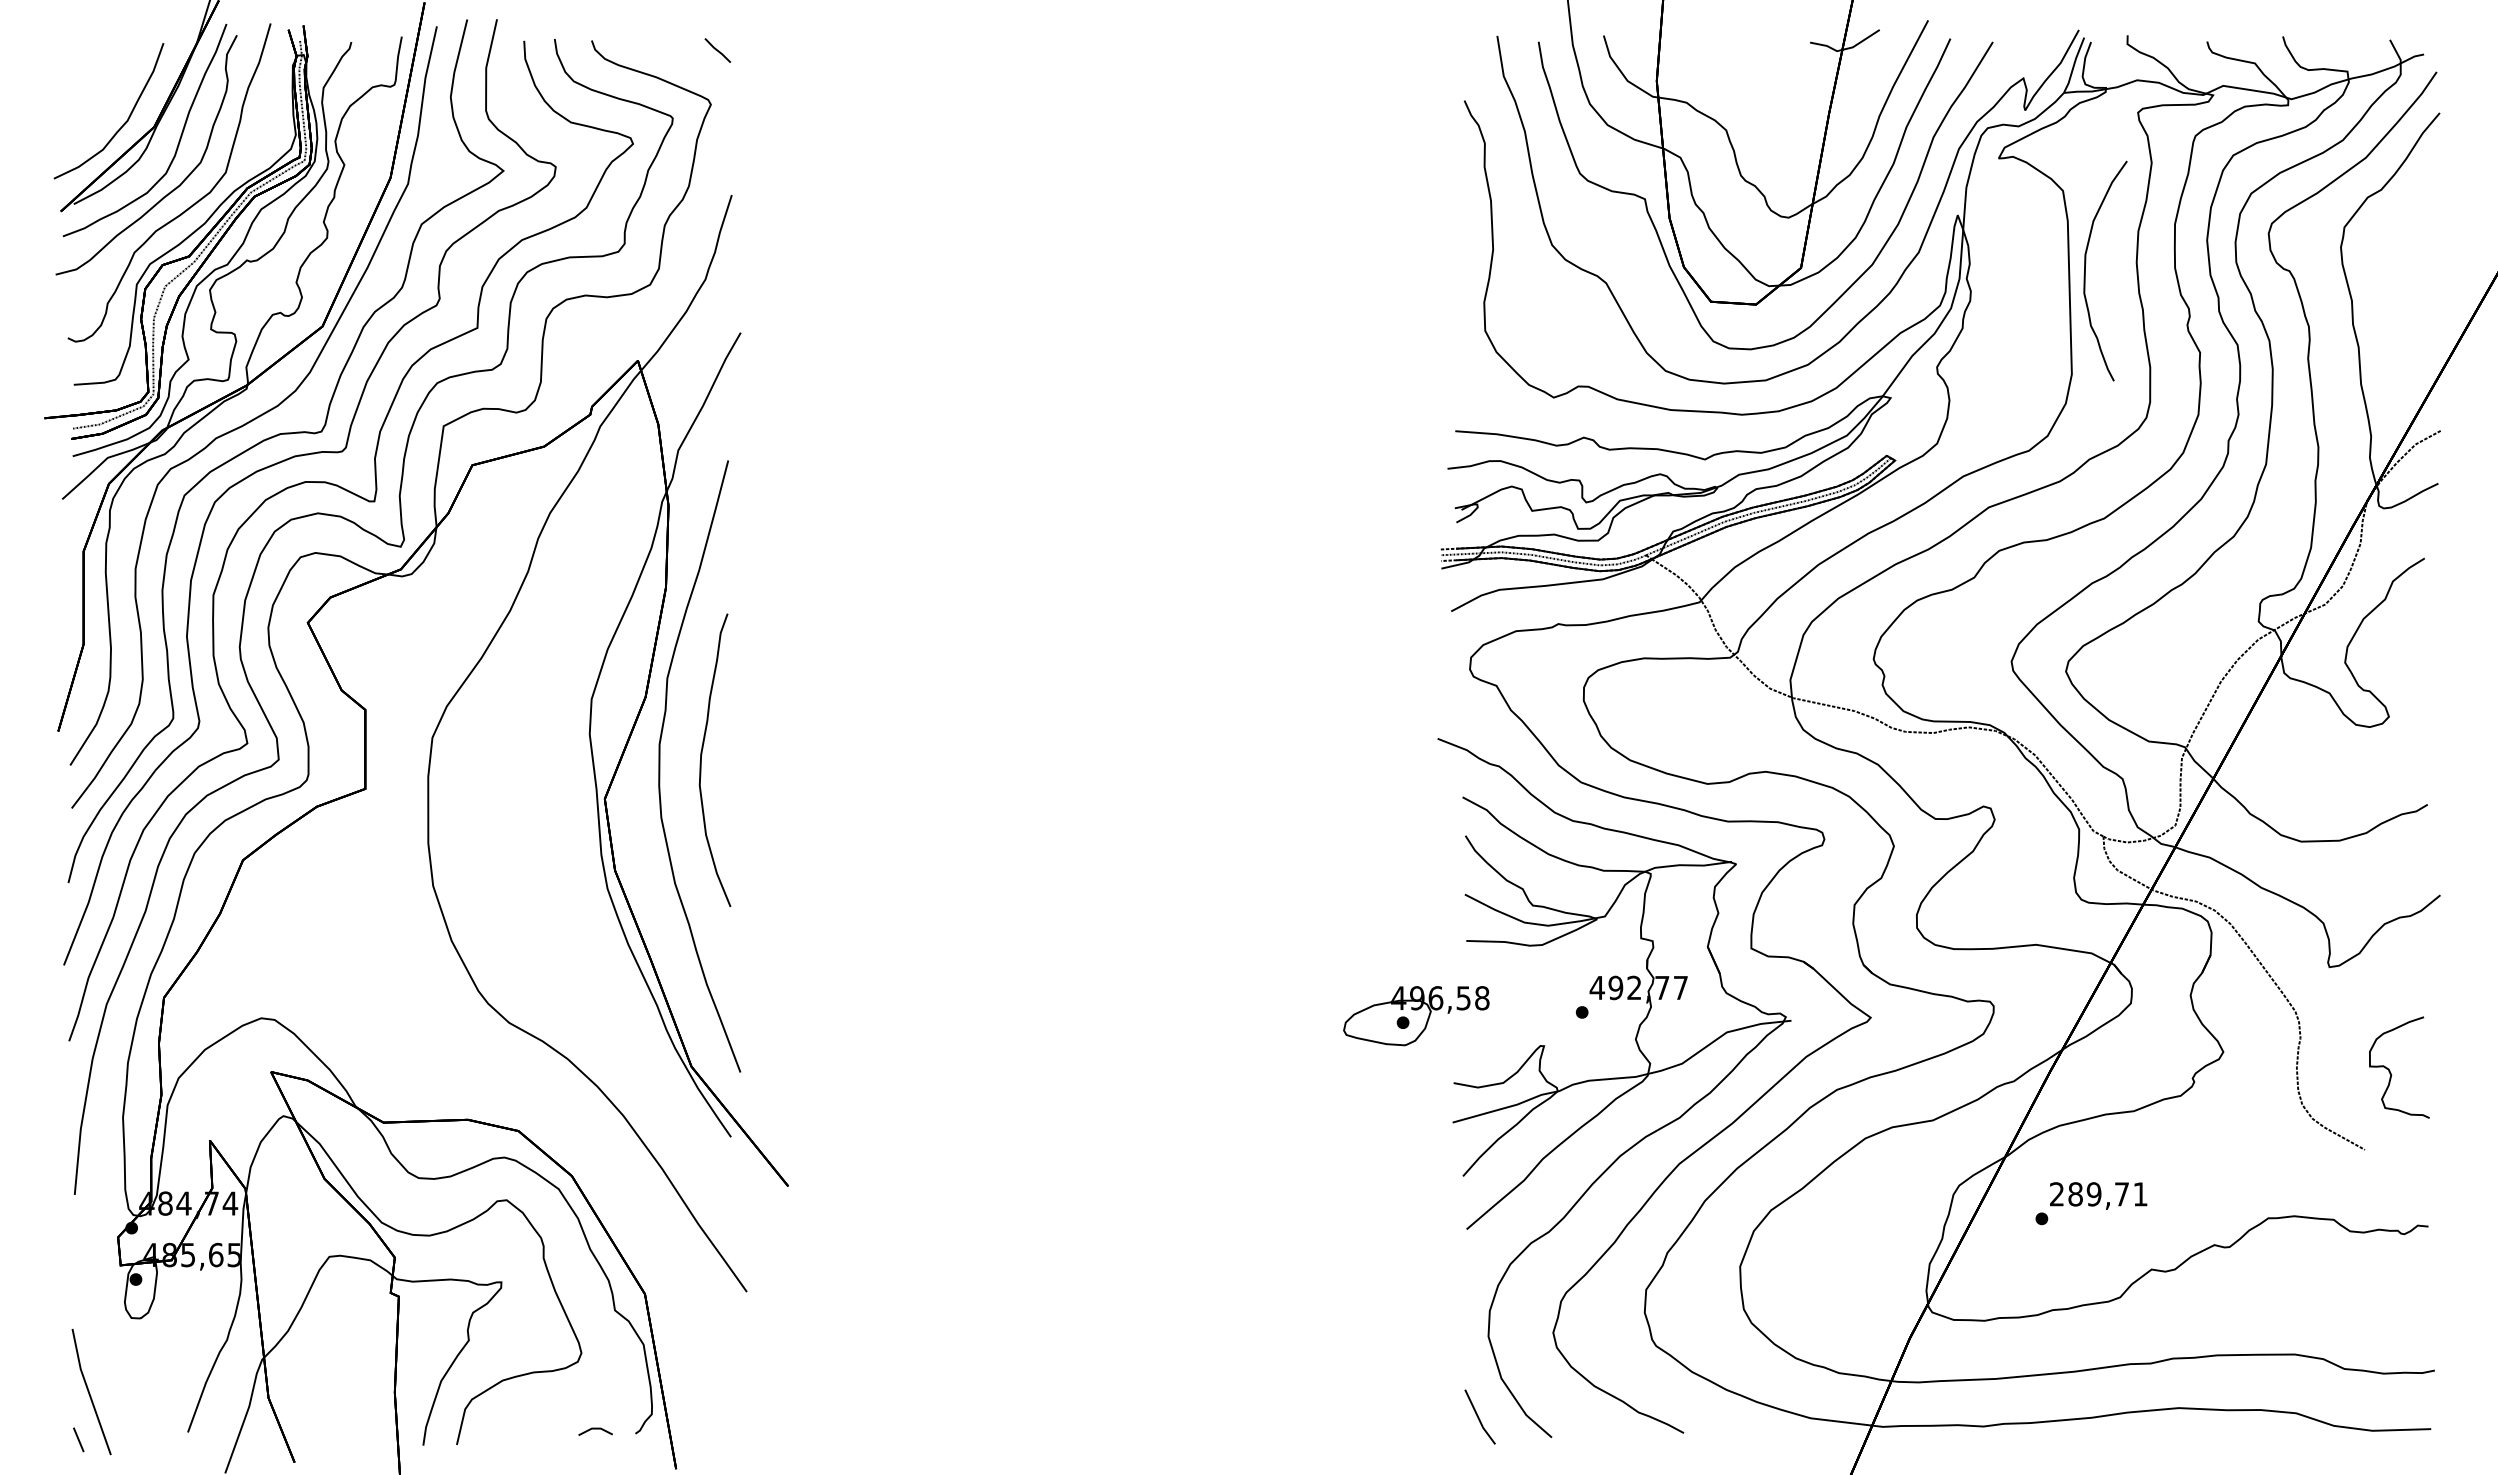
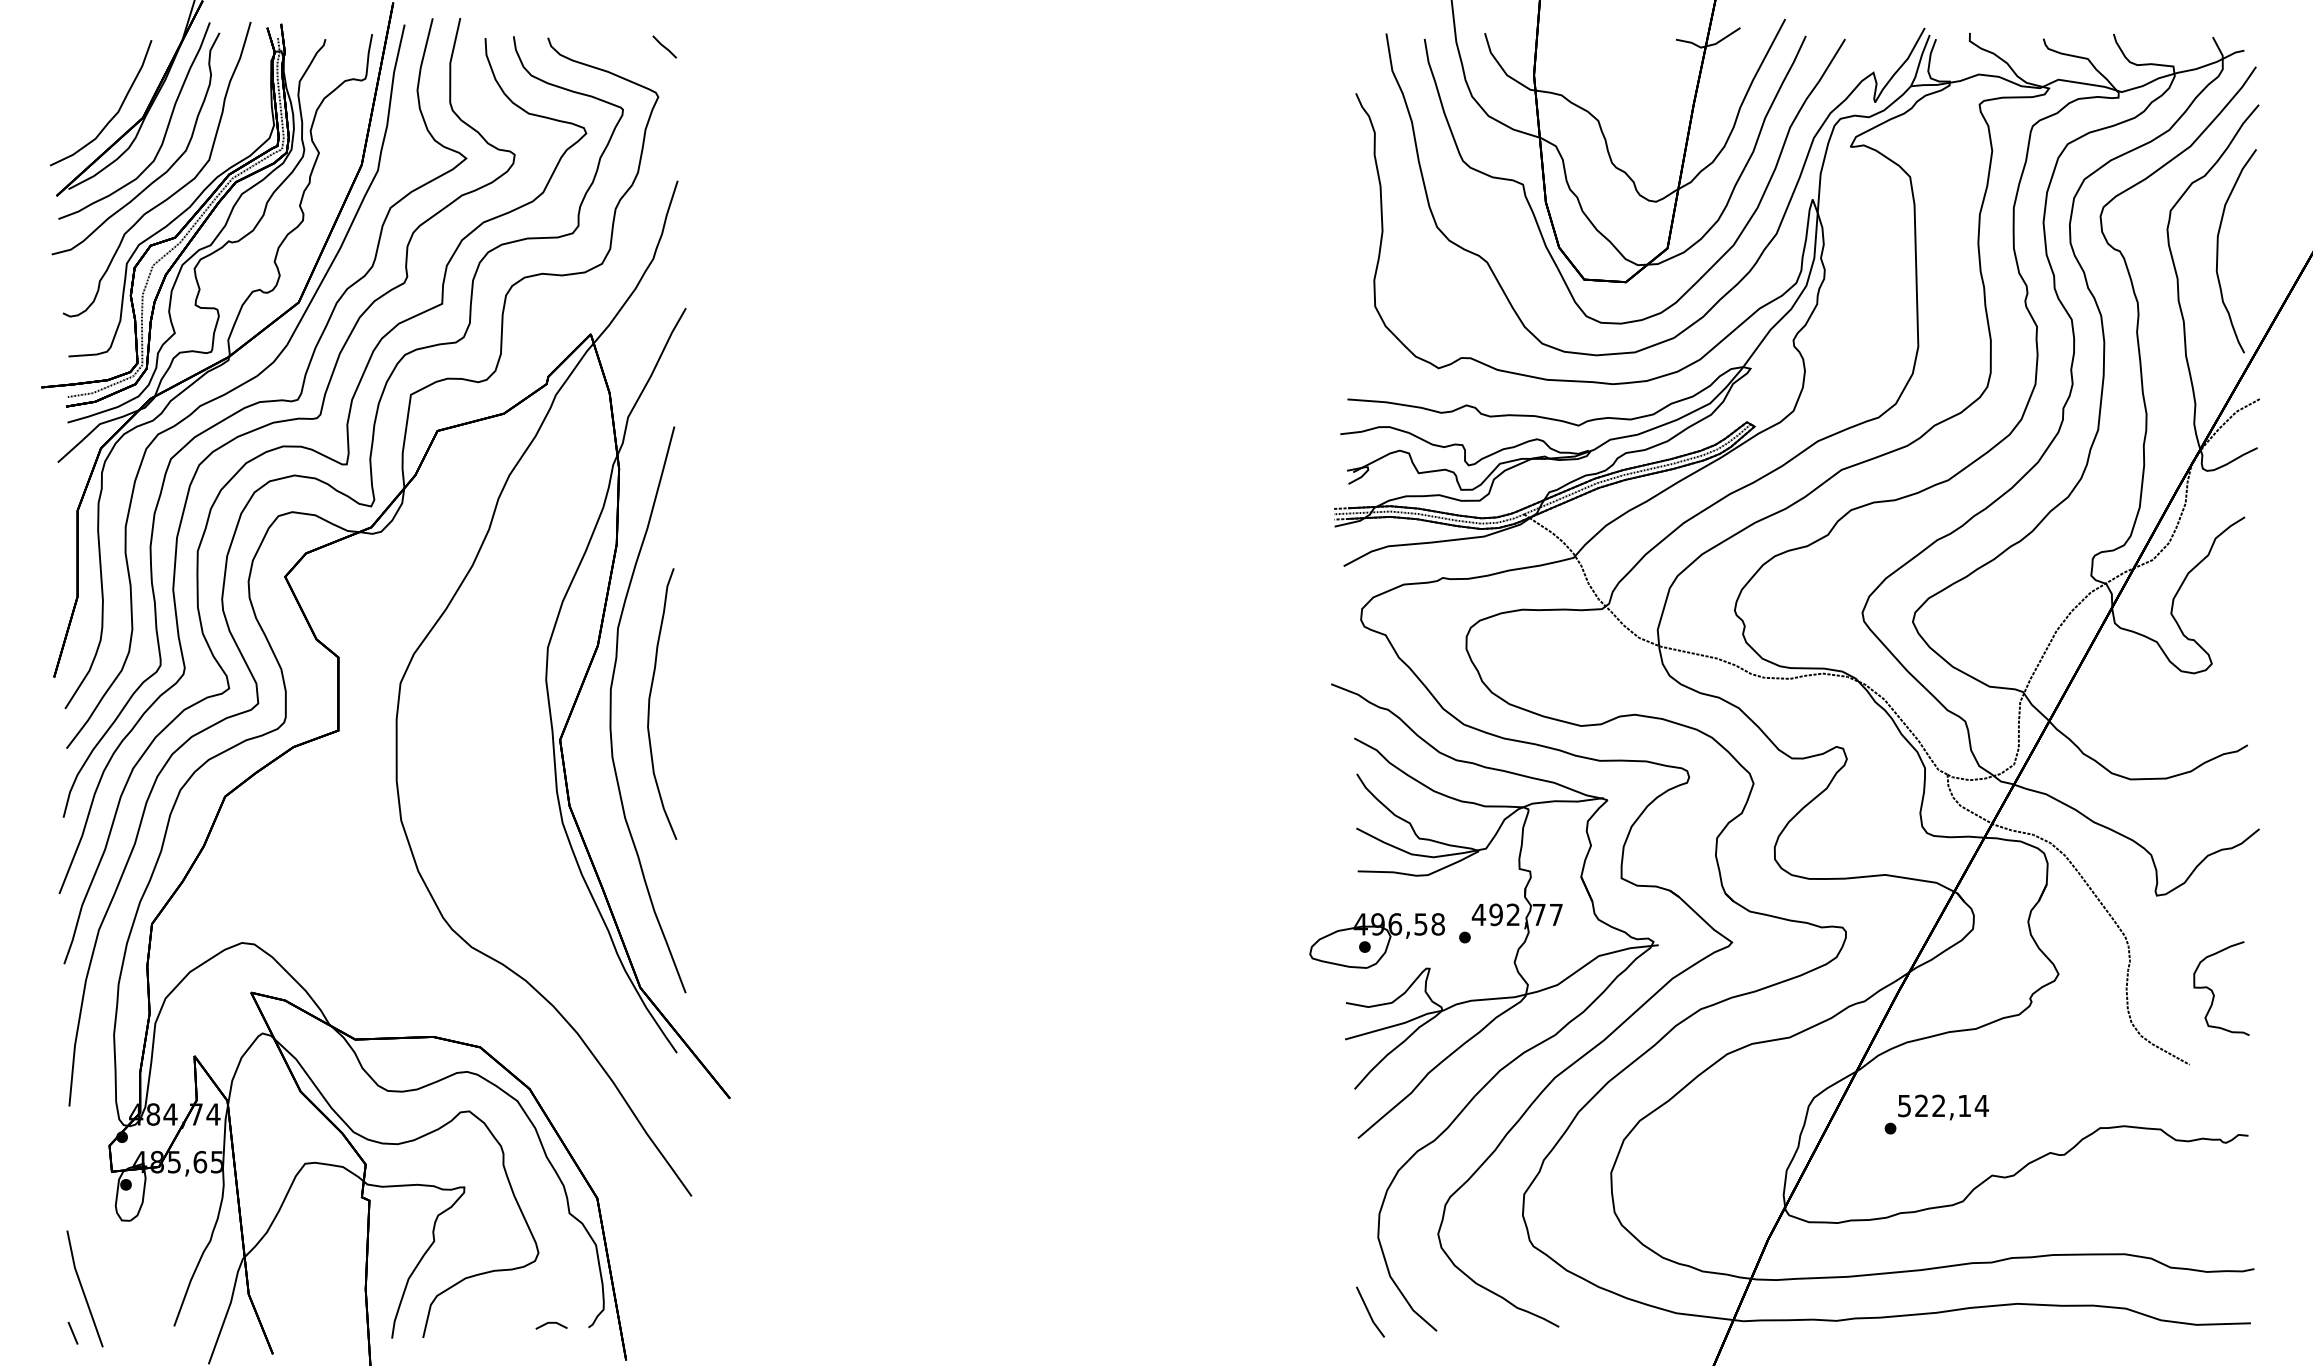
part: (2085, 270) -> (2217, 250), moved
part: (1416, 1016) -> (1377, 941), moved
text: (2099, 1194) -> (1943, 1106), 289,71 -> 522,14

